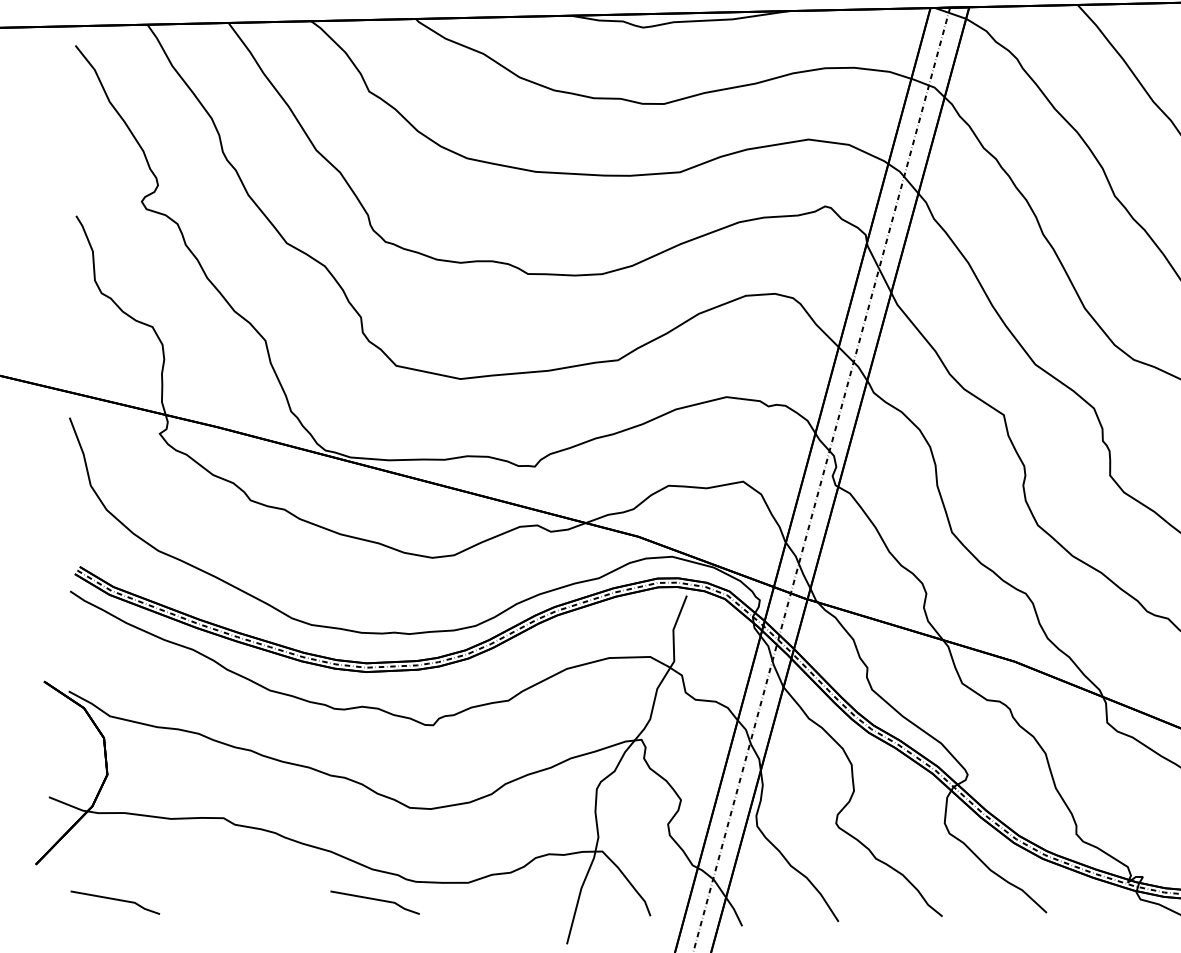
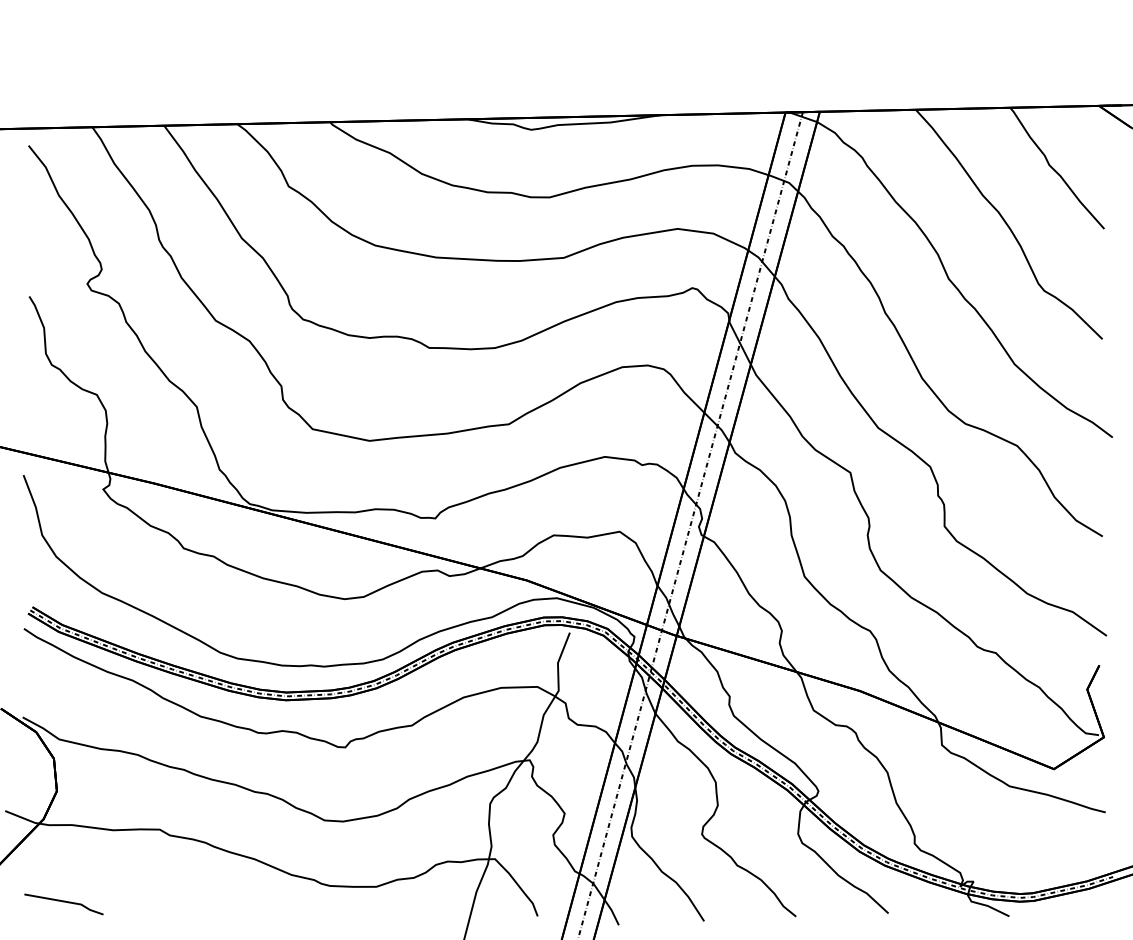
line: (374, 900) -> (293, 902), removed

